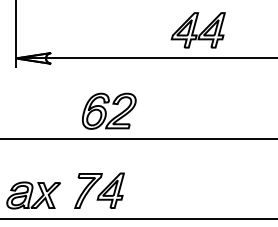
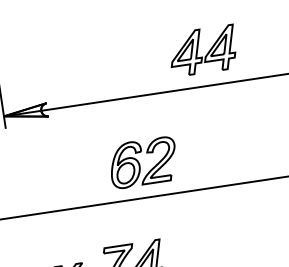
part: (197, 30) -> (202, 51), moved
part: (109, 110) -> (143, 161), moved

